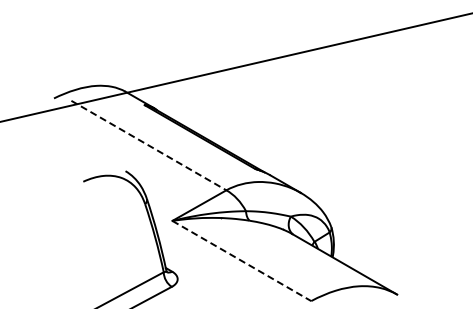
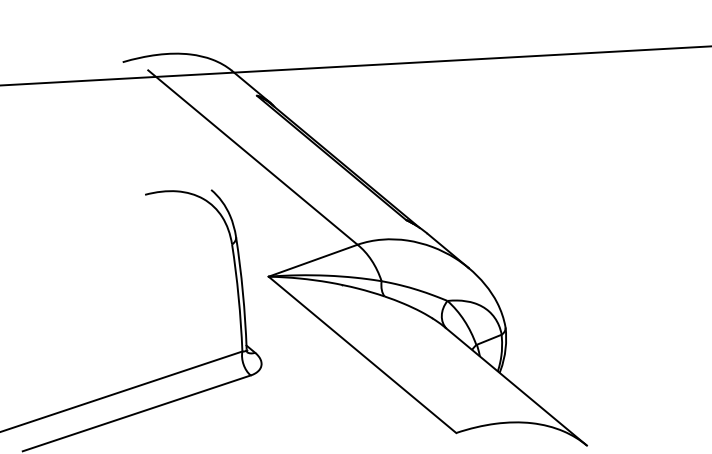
line: (149, 145) -> (253, 157), dashed -> solid
line: (242, 261) -> (363, 355), dashed -> solid

